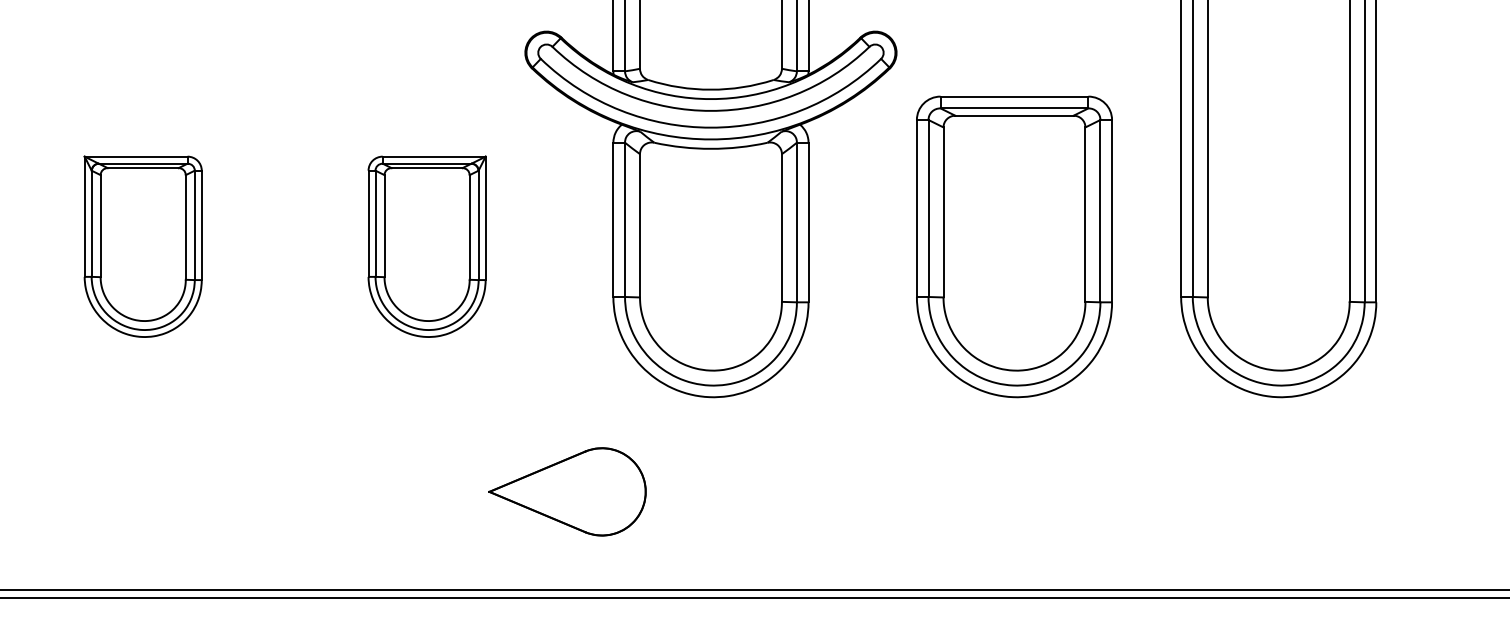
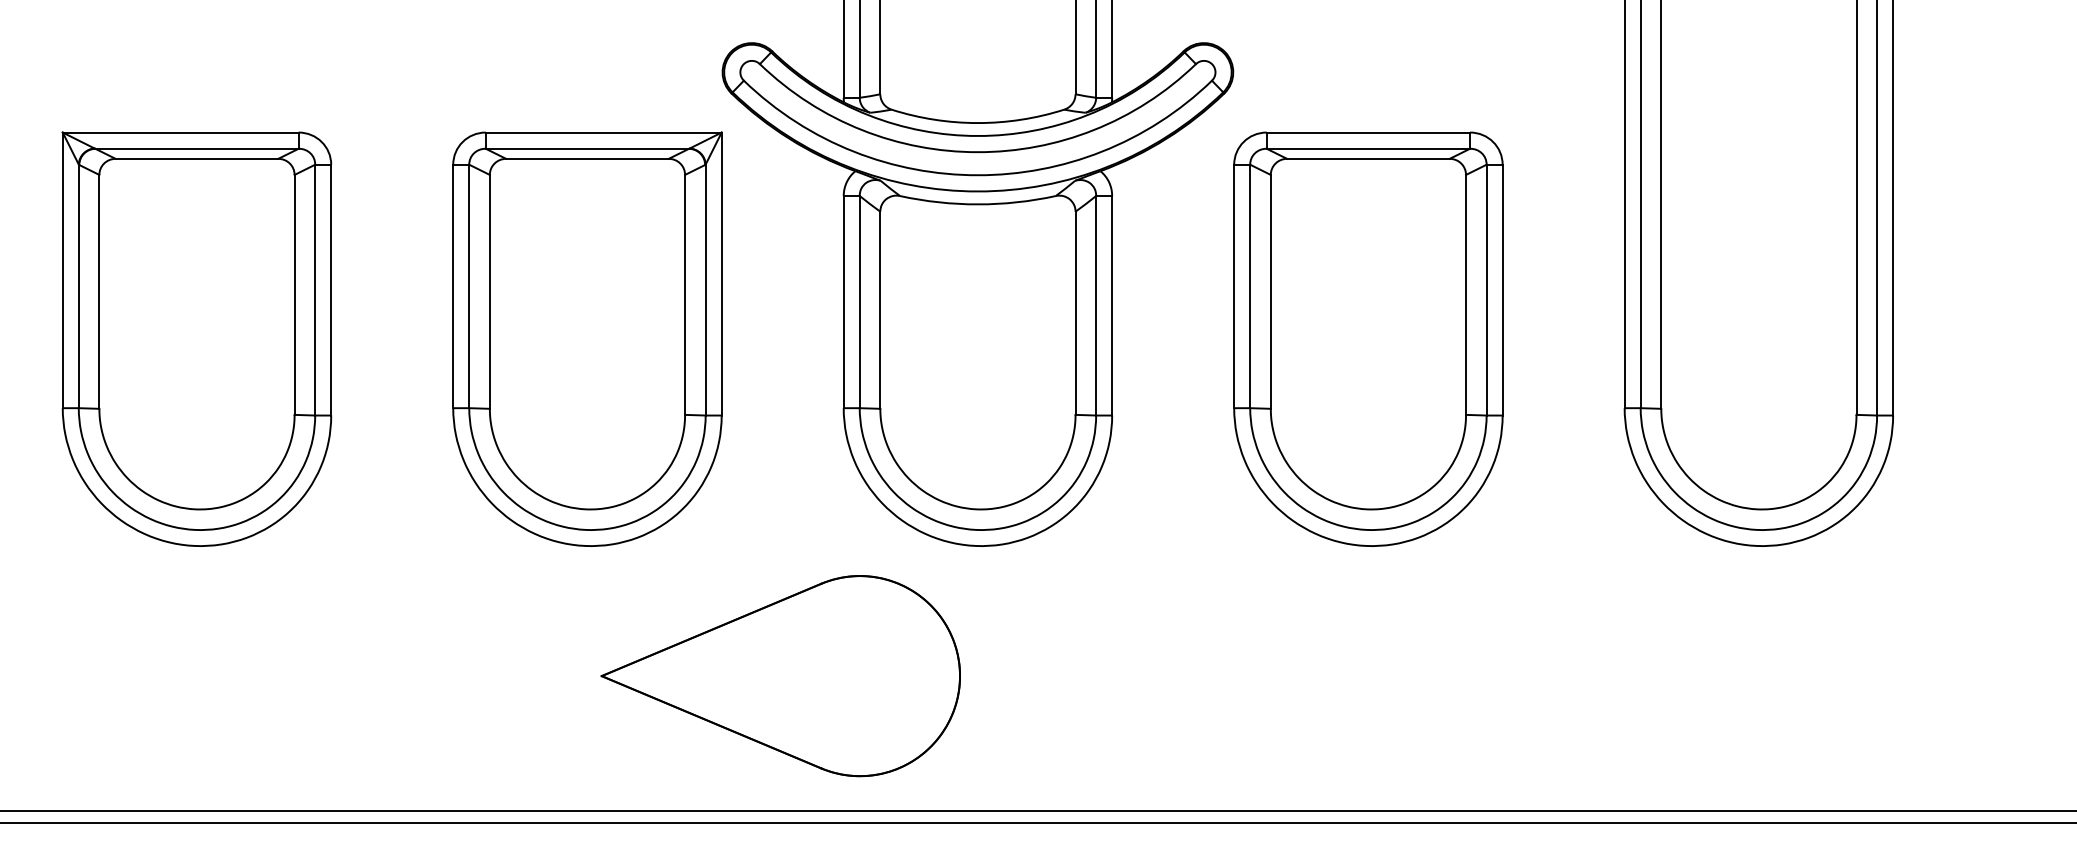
part: (142, 246) -> (196, 338), size x1.67
part: (427, 246) -> (587, 338), size x1.67
part: (1014, 246) -> (1368, 338), moved
part: (567, 492) -> (780, 676), size x1.67

